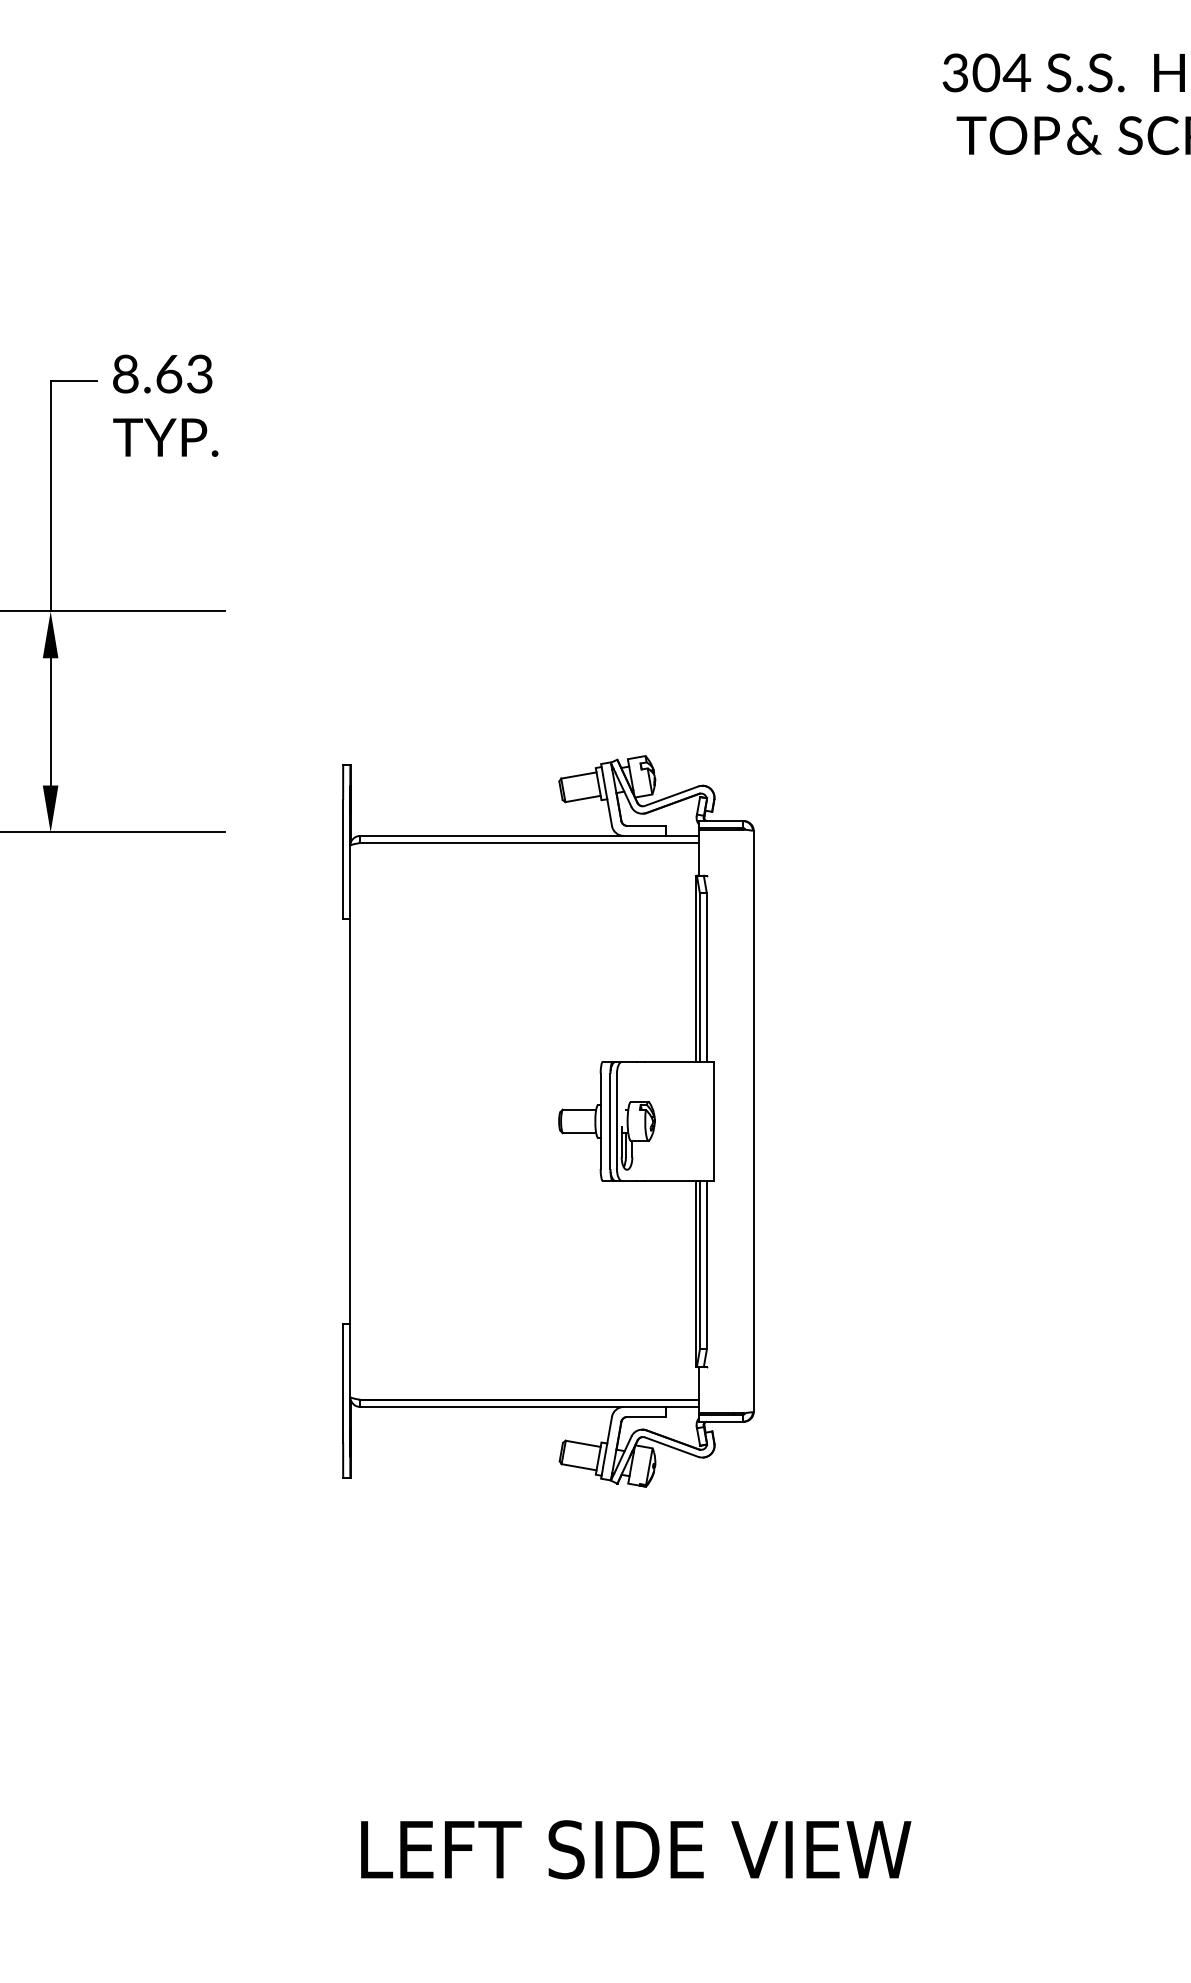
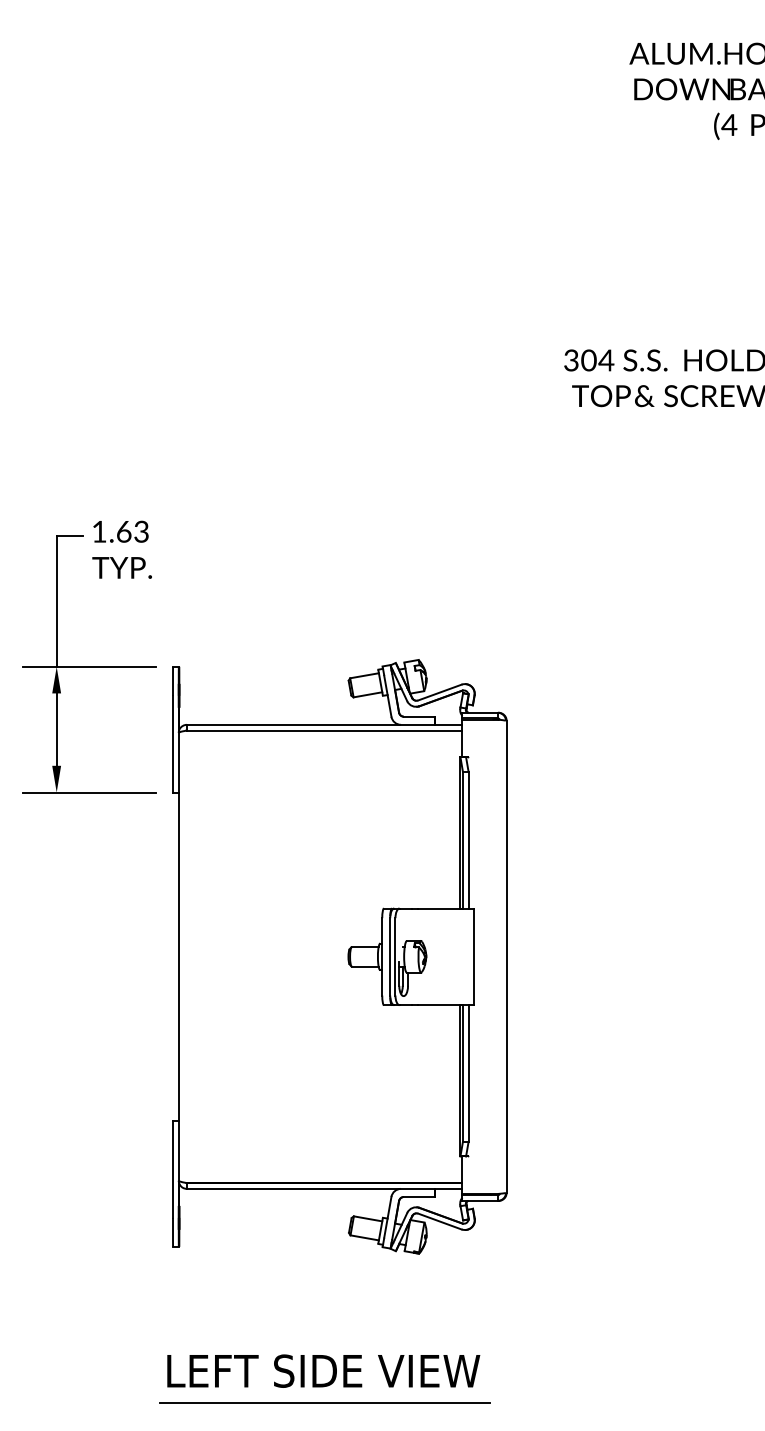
text: (125, 373) -> (99, 531), 8.63 -> 1.63
part: (547, 1120) -> (339, 956), size x1.43
text: (635, 1848) -> (323, 1370), moved
line: (523, 1906) -> (325, 1403), added

